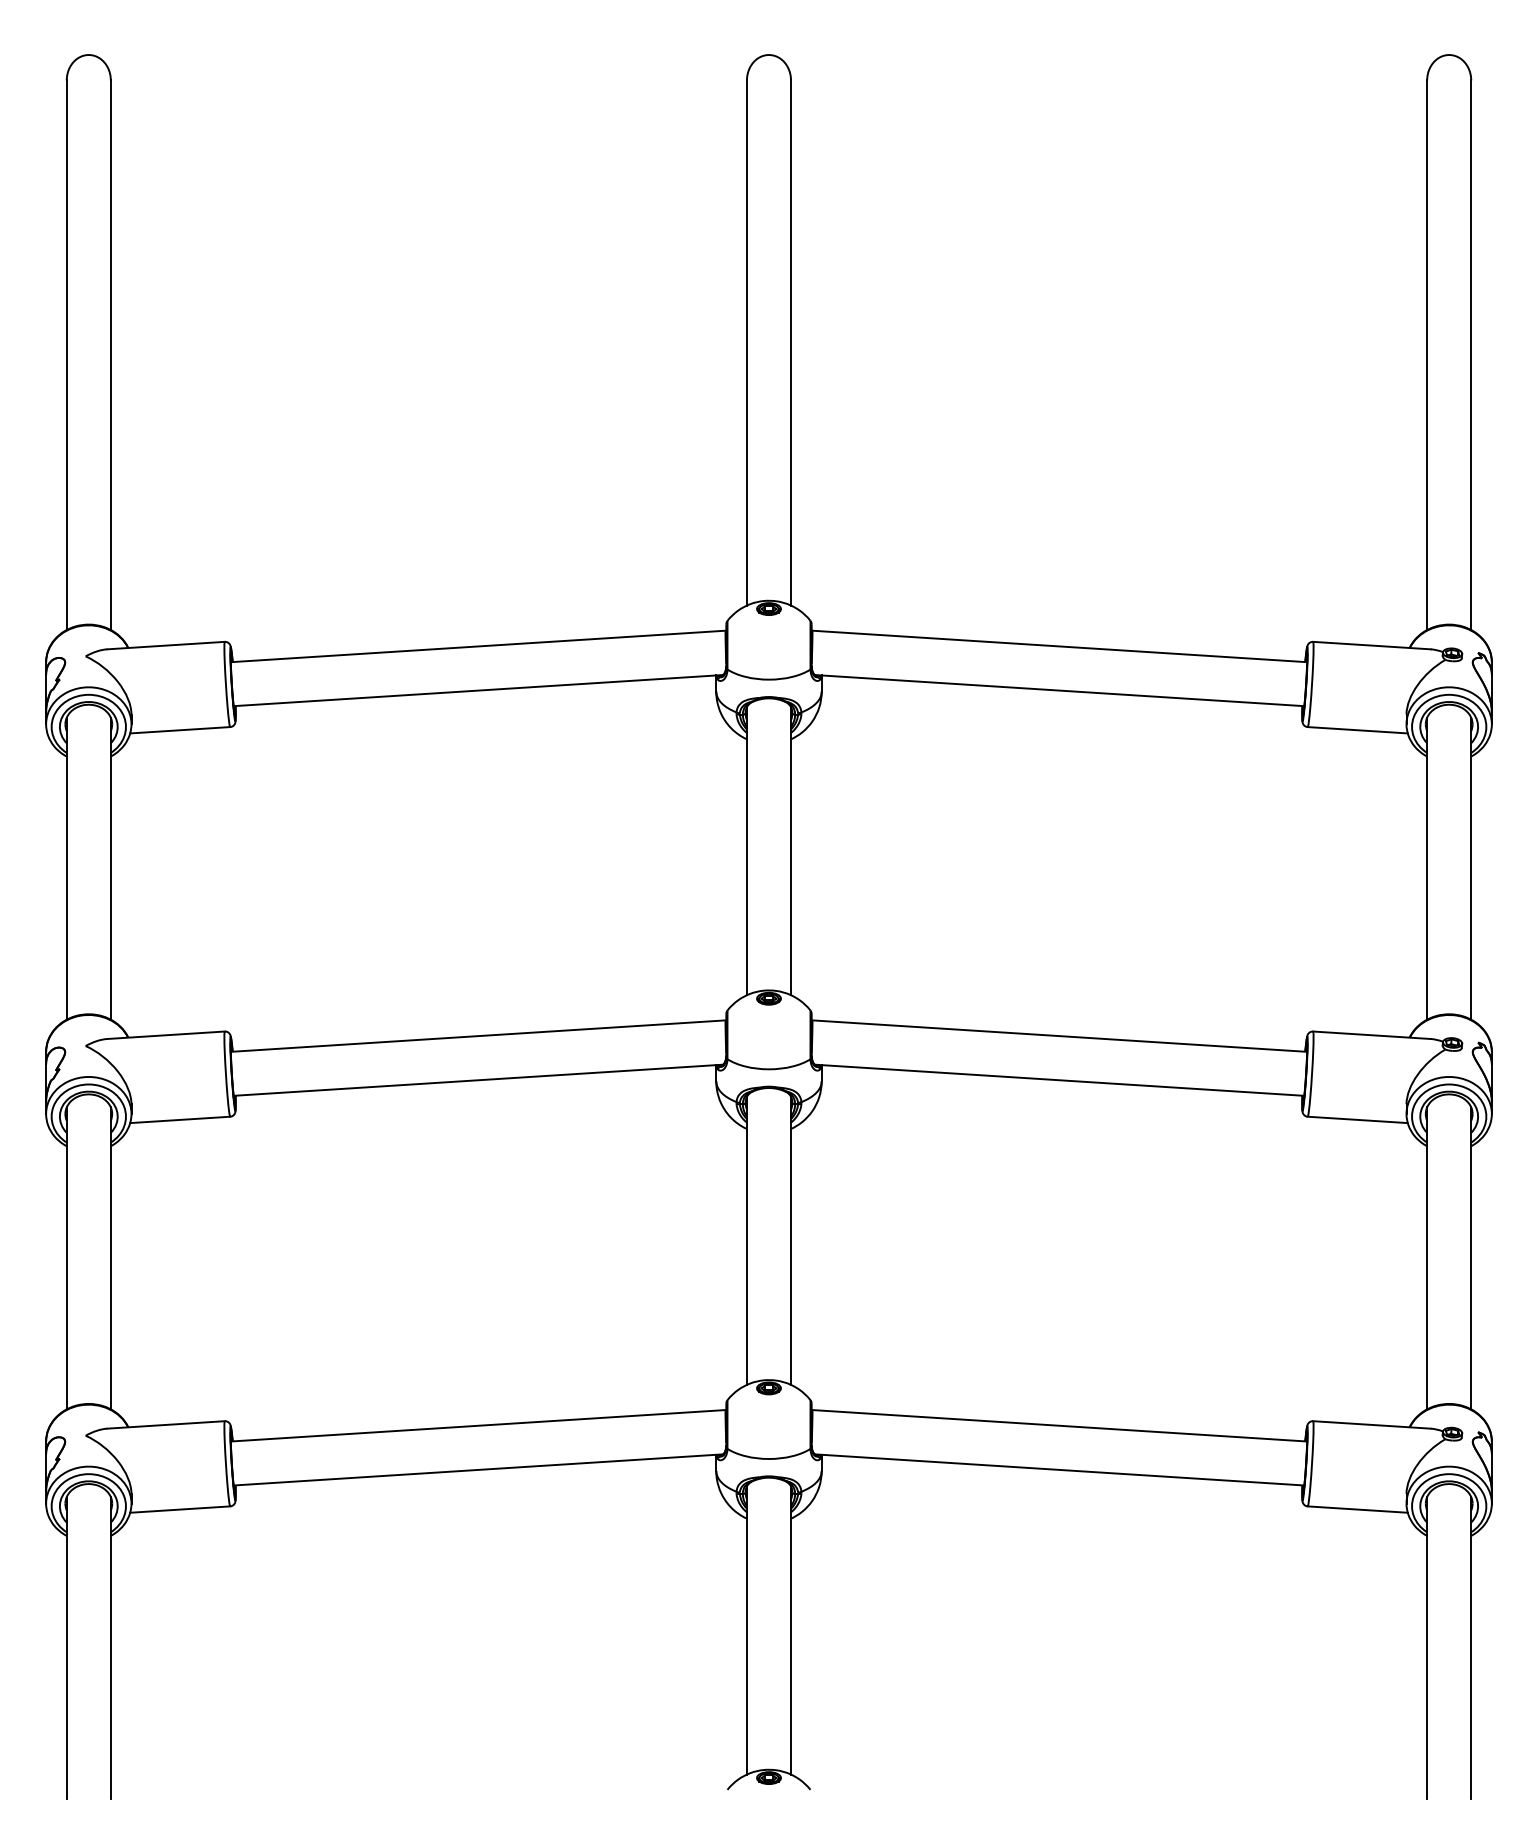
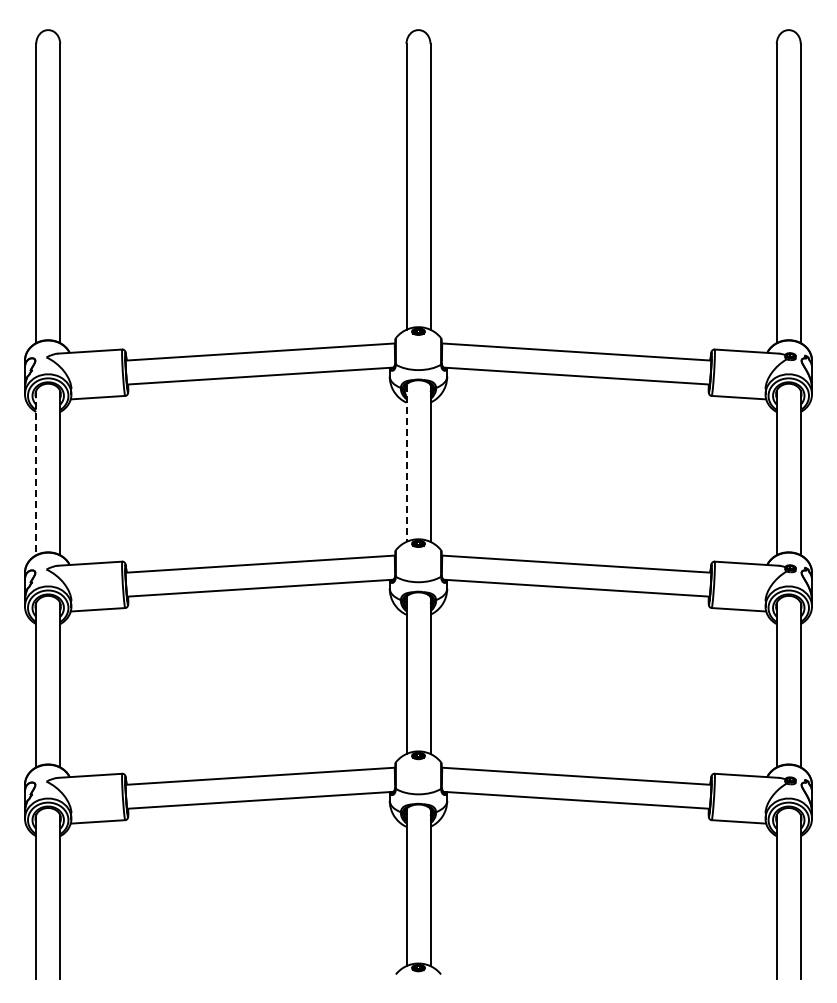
line: (746, 853) -> (406, 464), solid -> dashed
line: (67, 869) -> (36, 473), solid -> dashed

